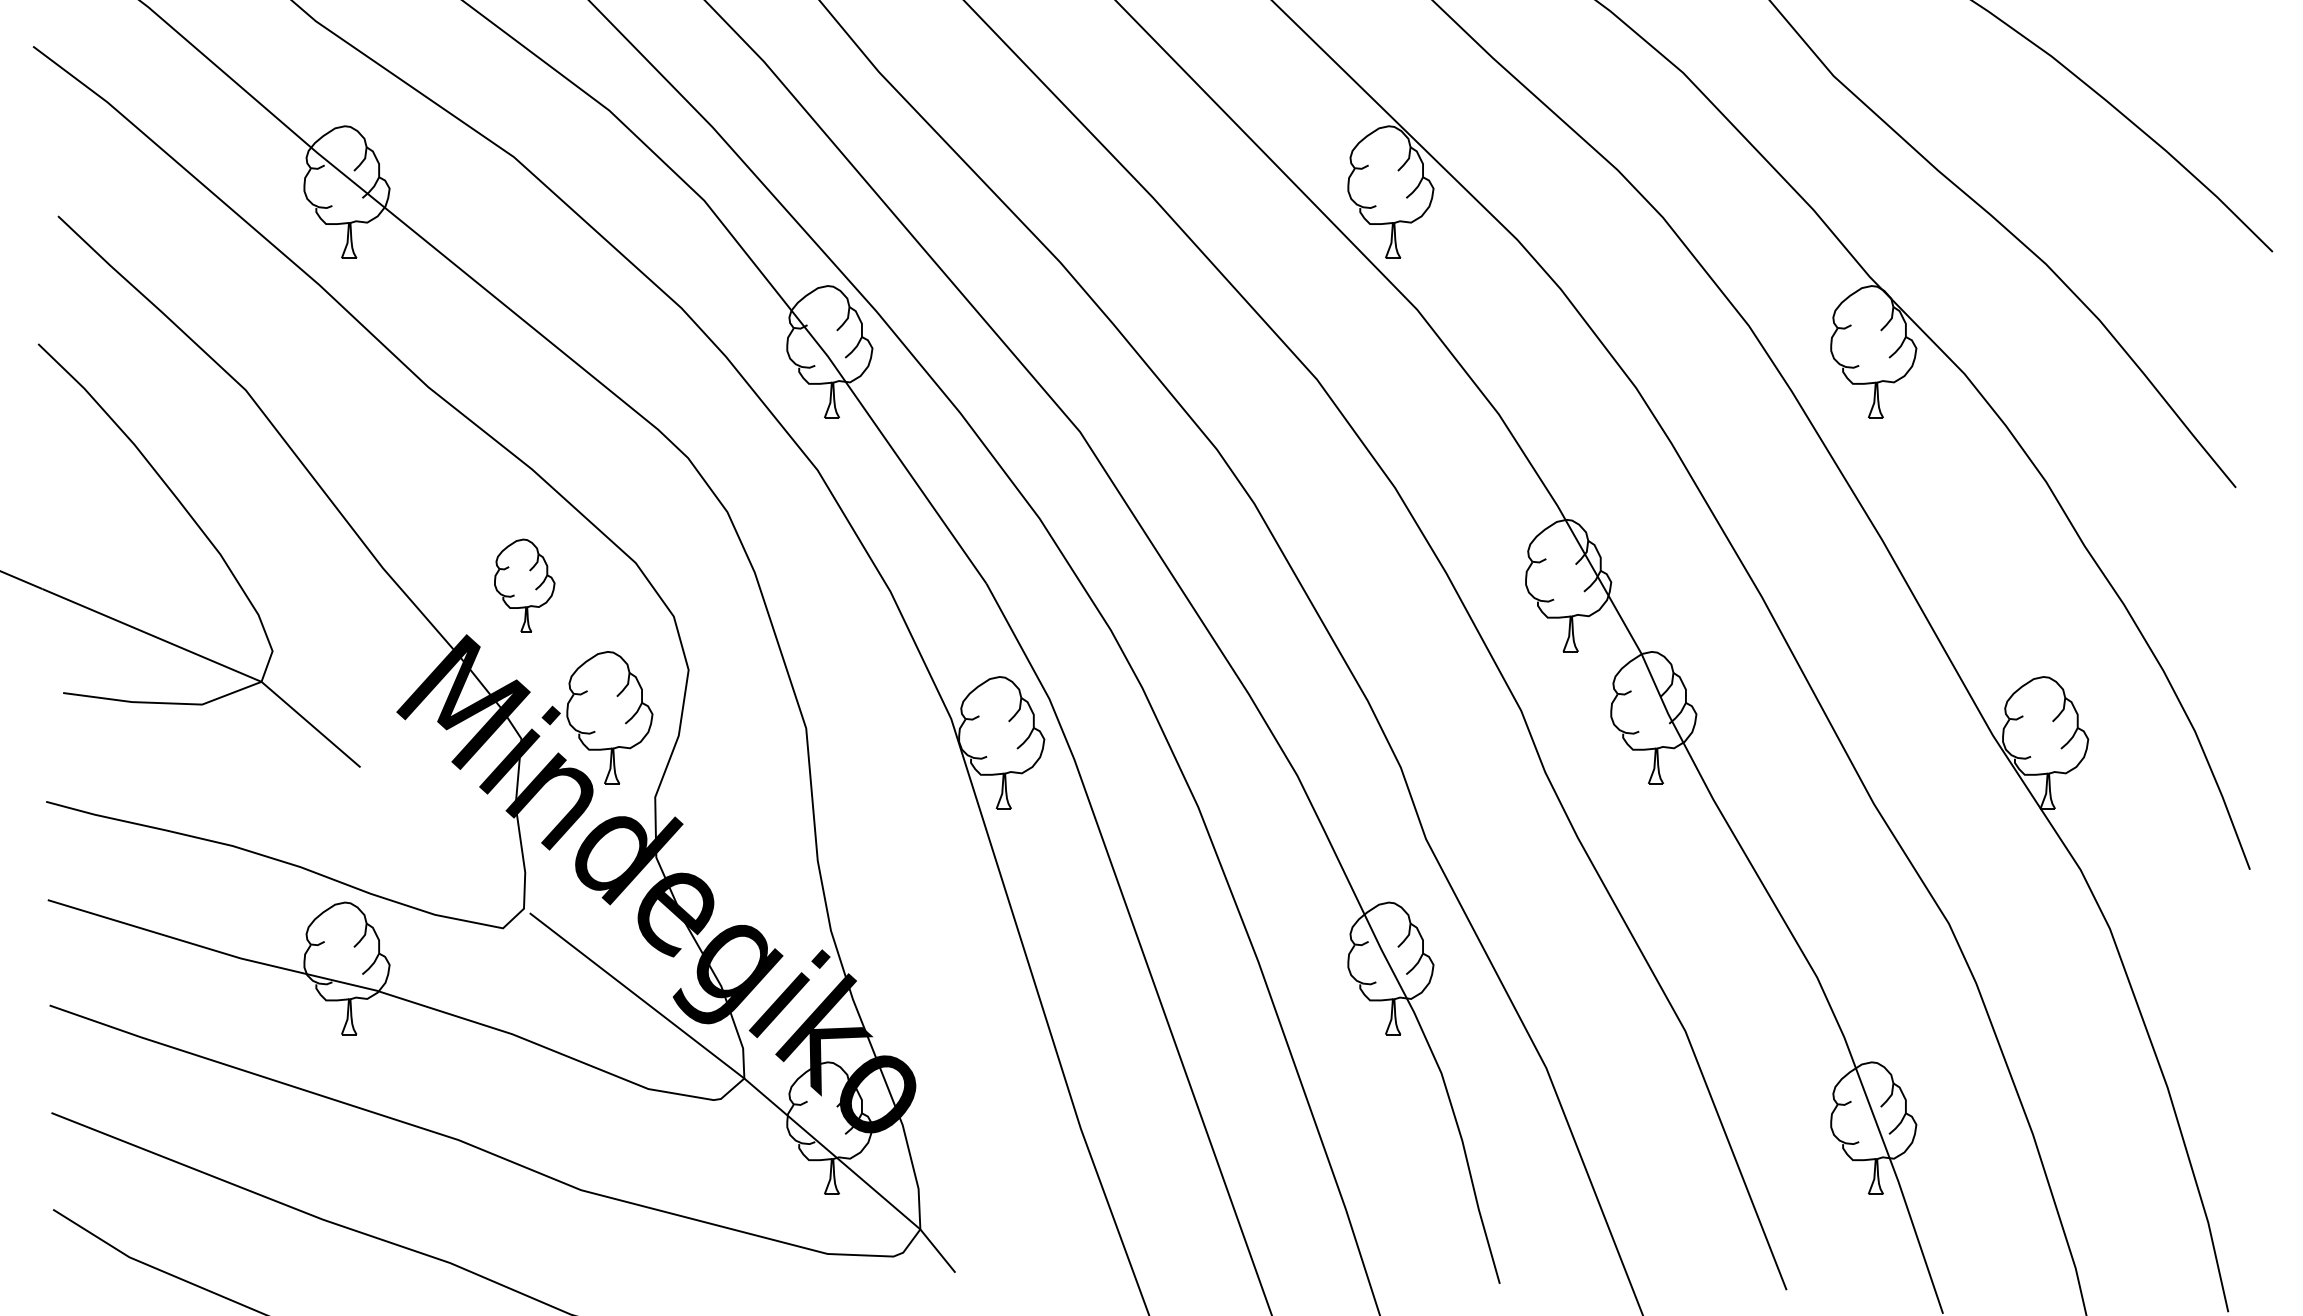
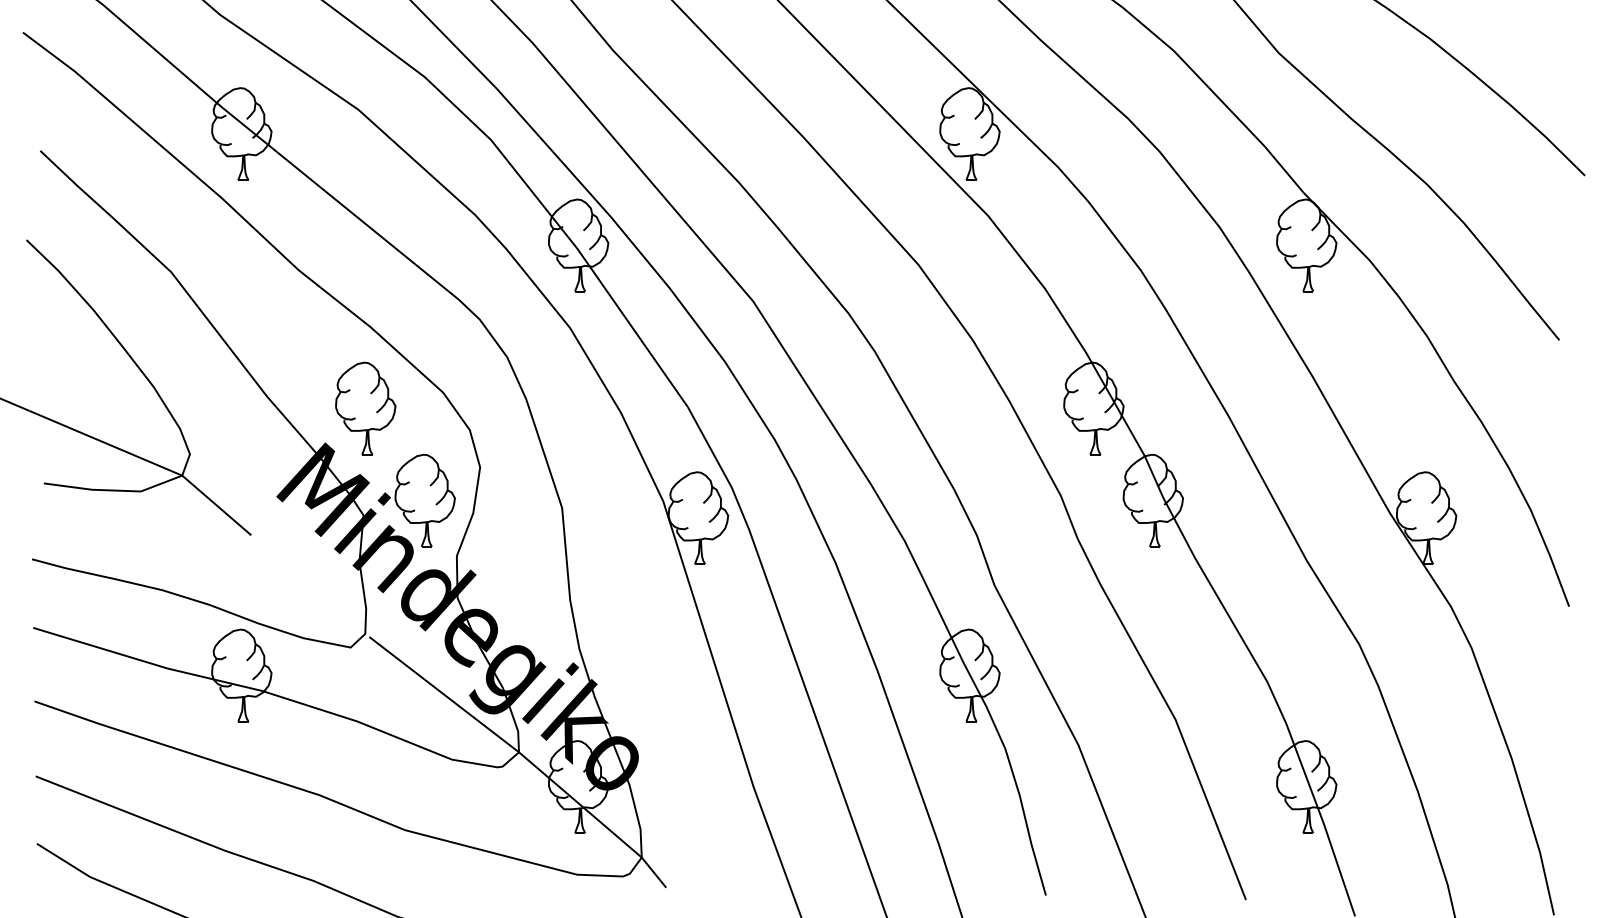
part: (524, 585) -> (365, 408), size x1.43

